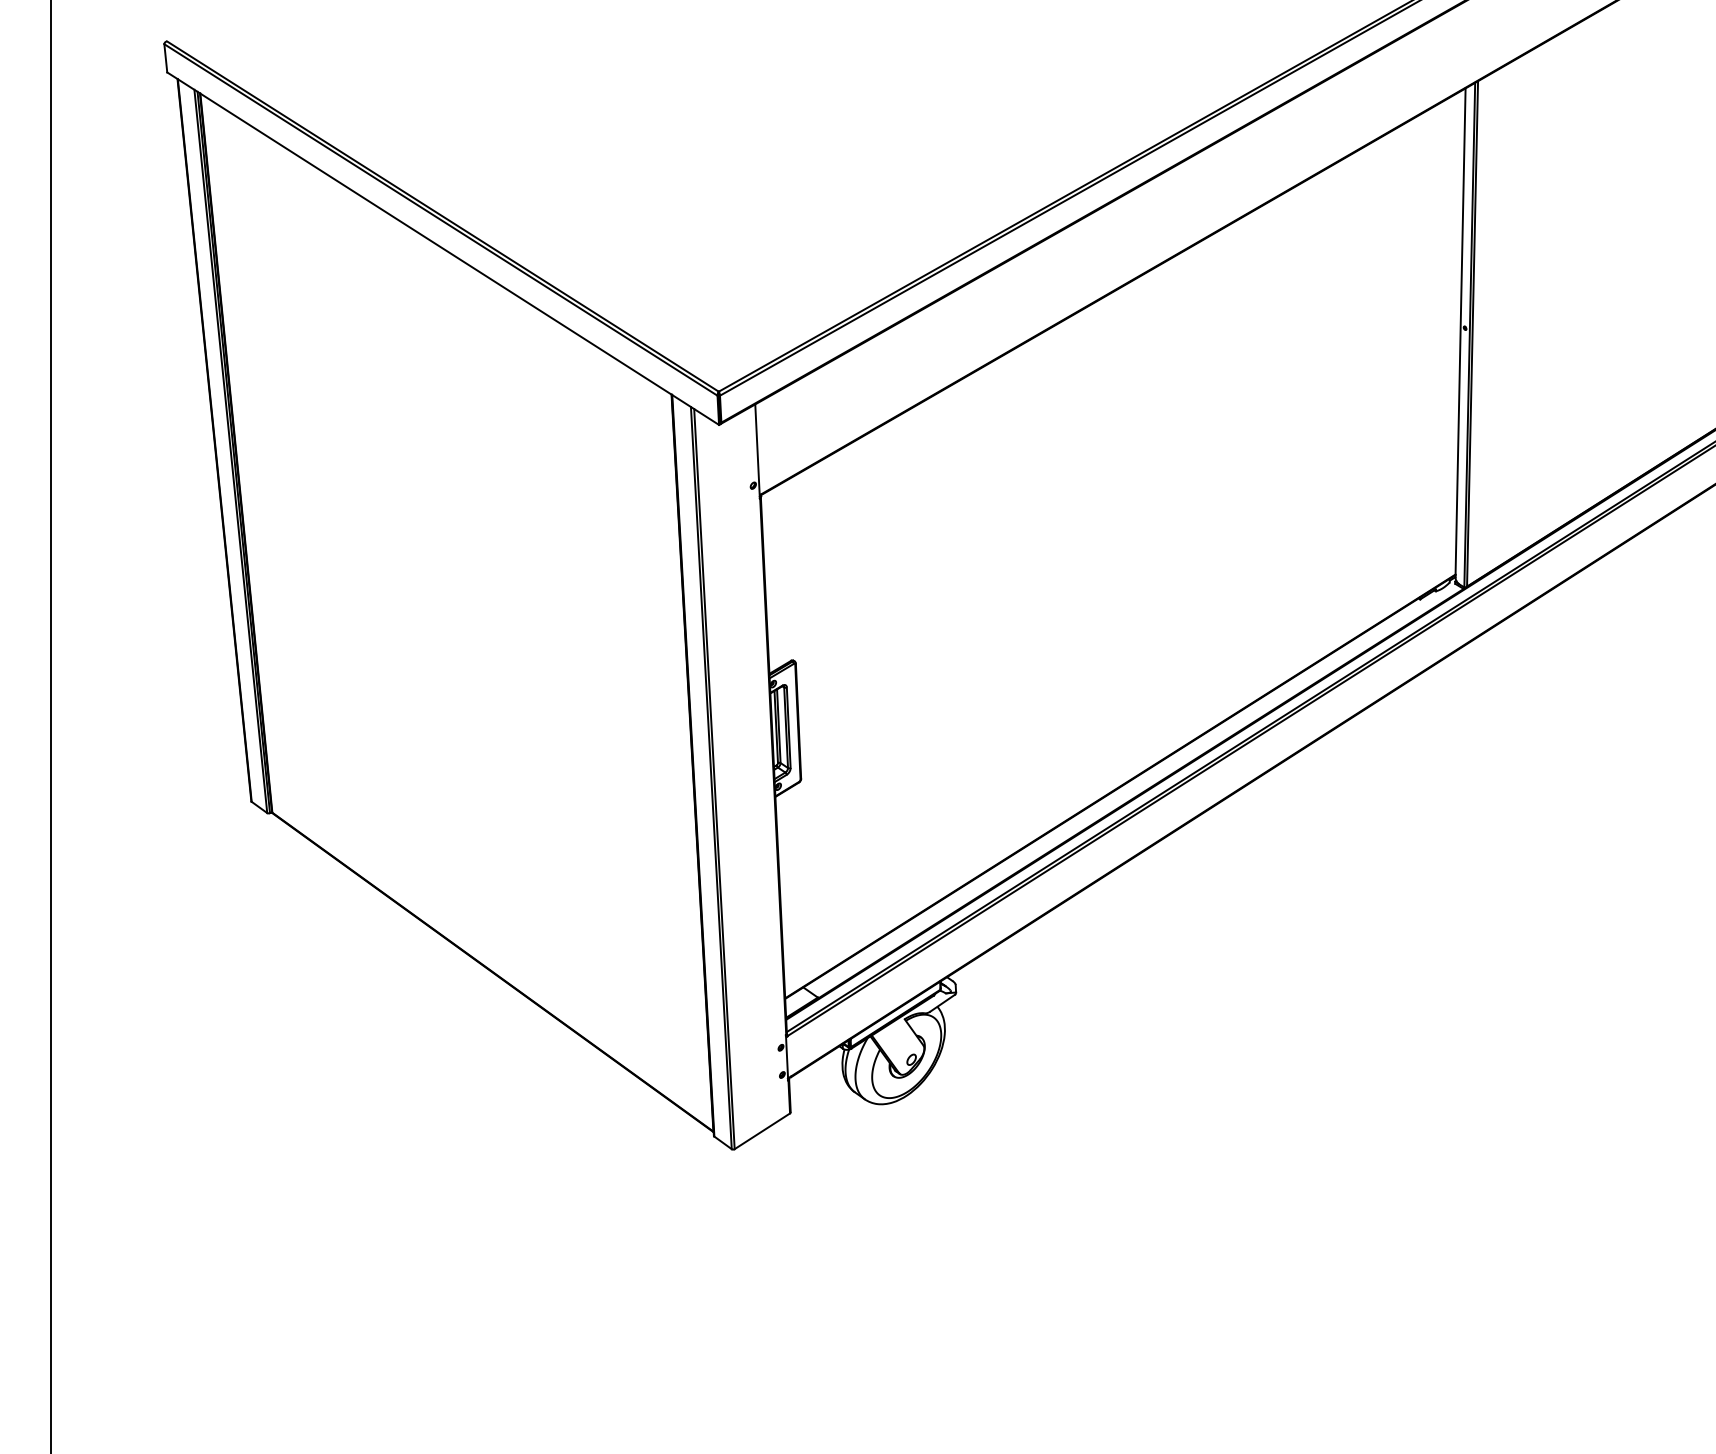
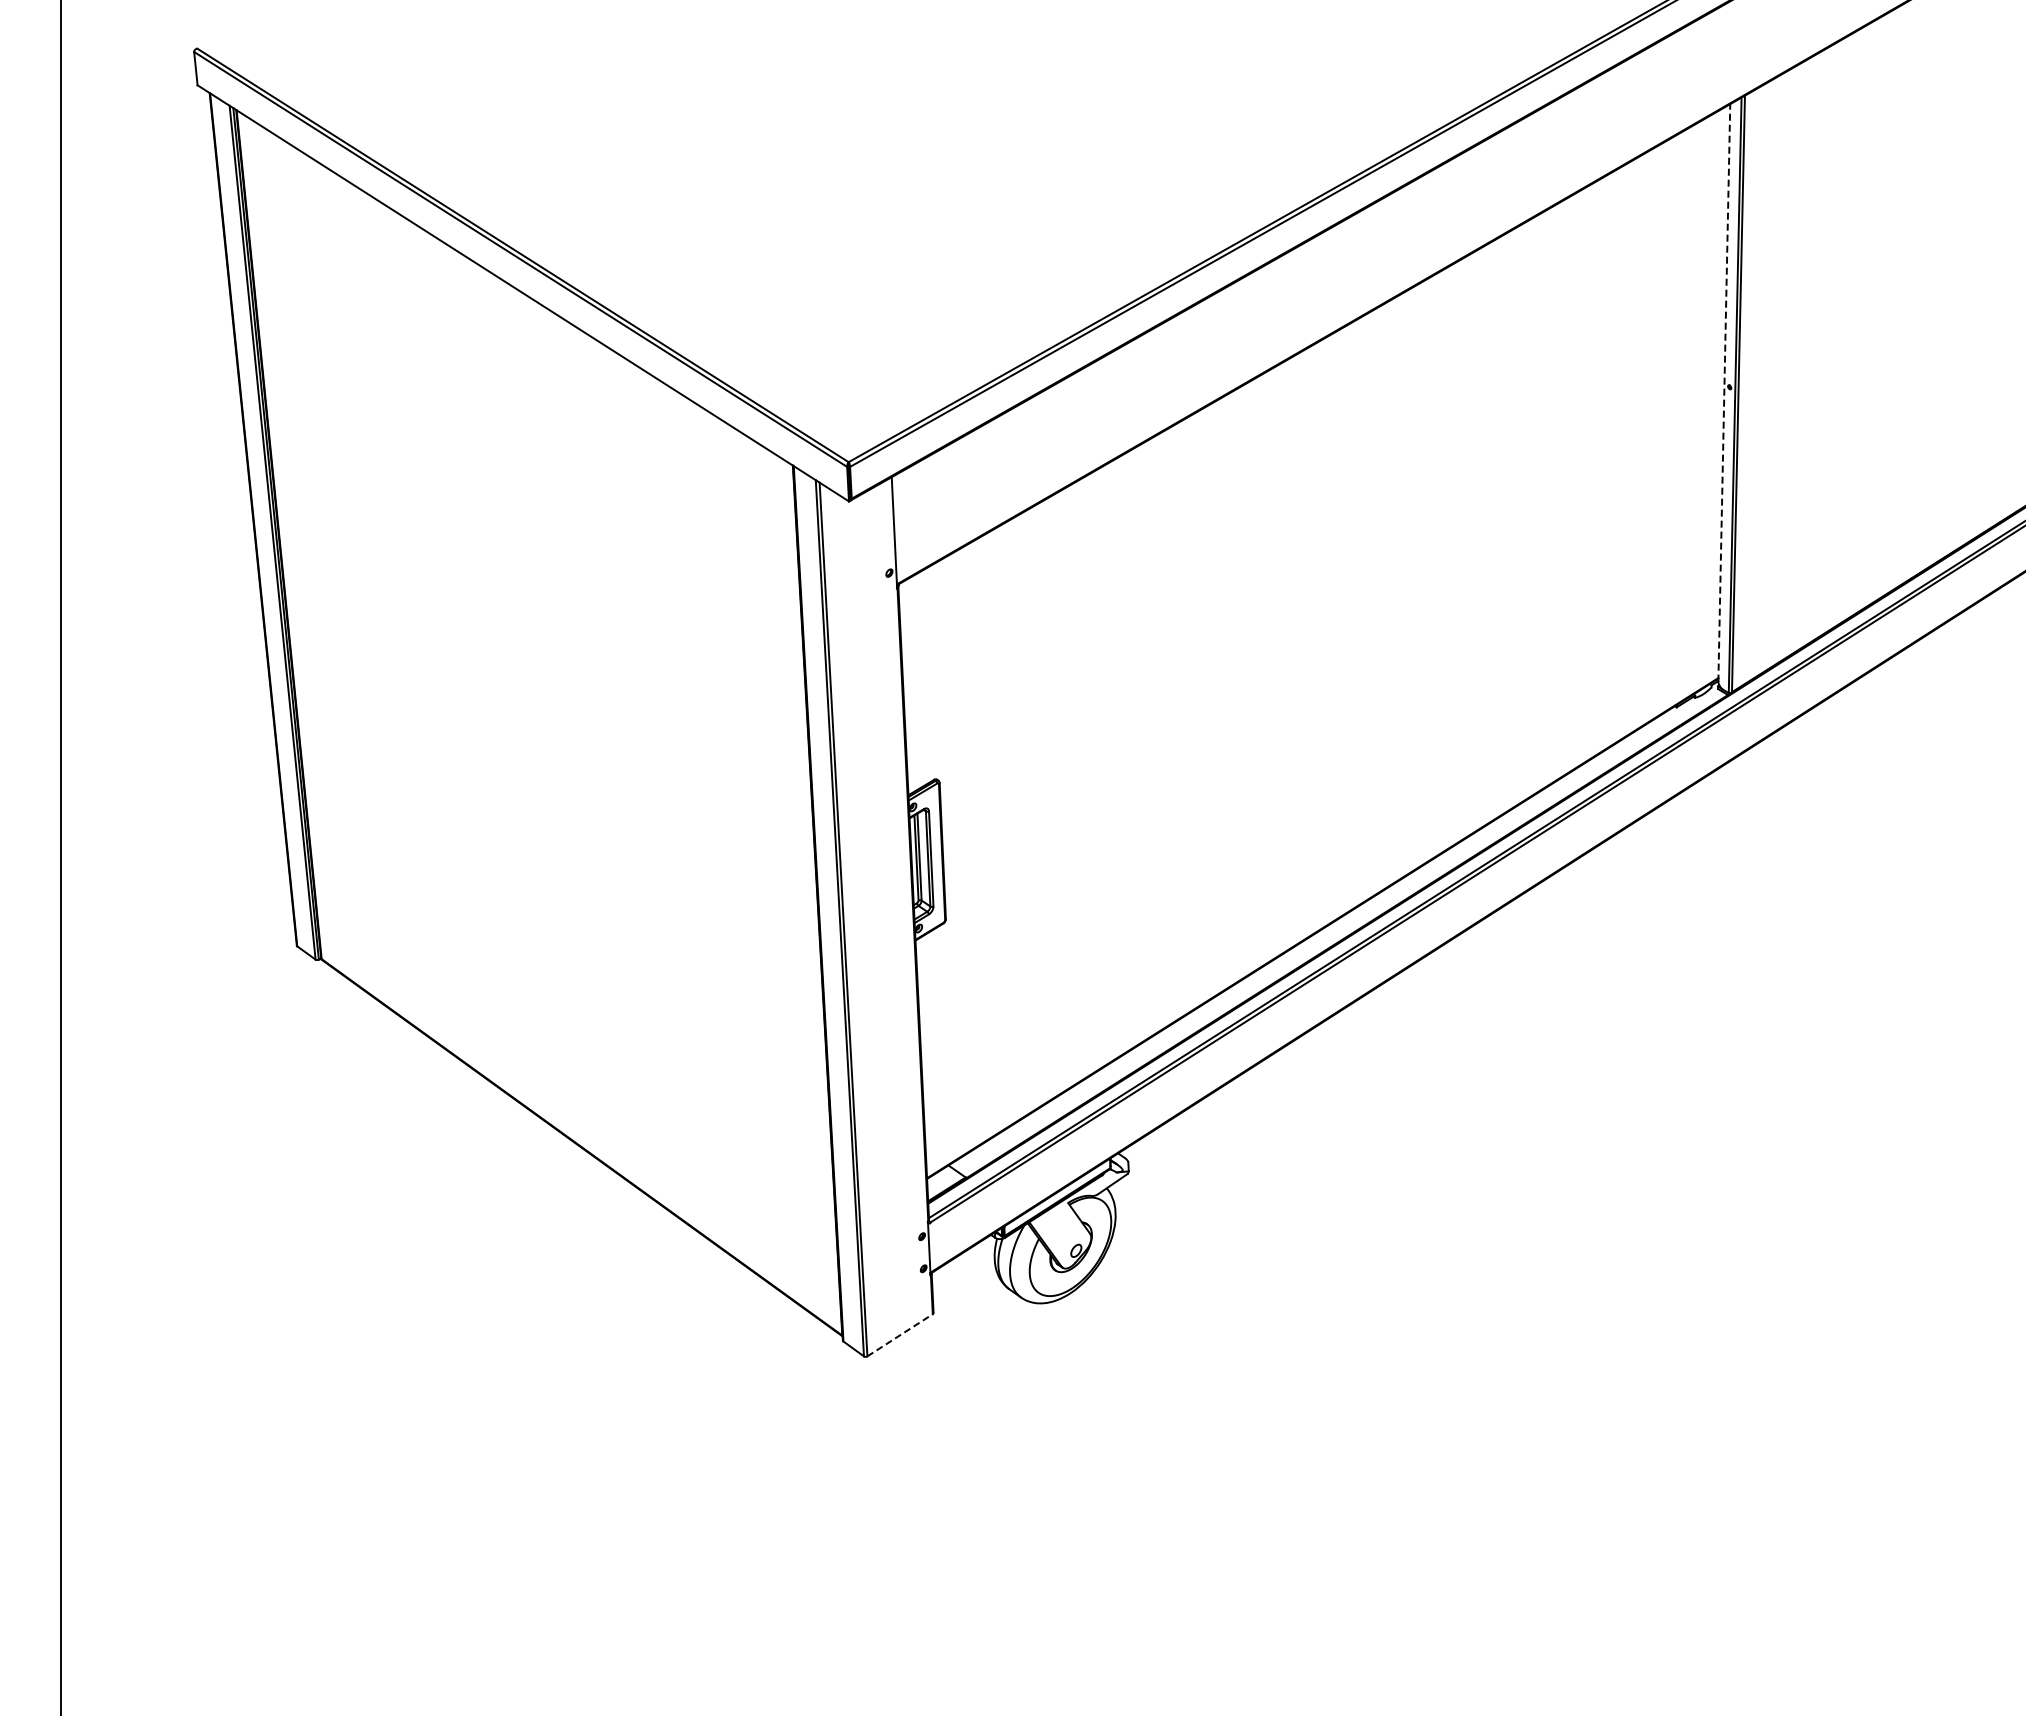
line: (1460, 332) -> (1724, 392), solid -> dashed
line: (762, 1131) -> (900, 1335), solid -> dashed

